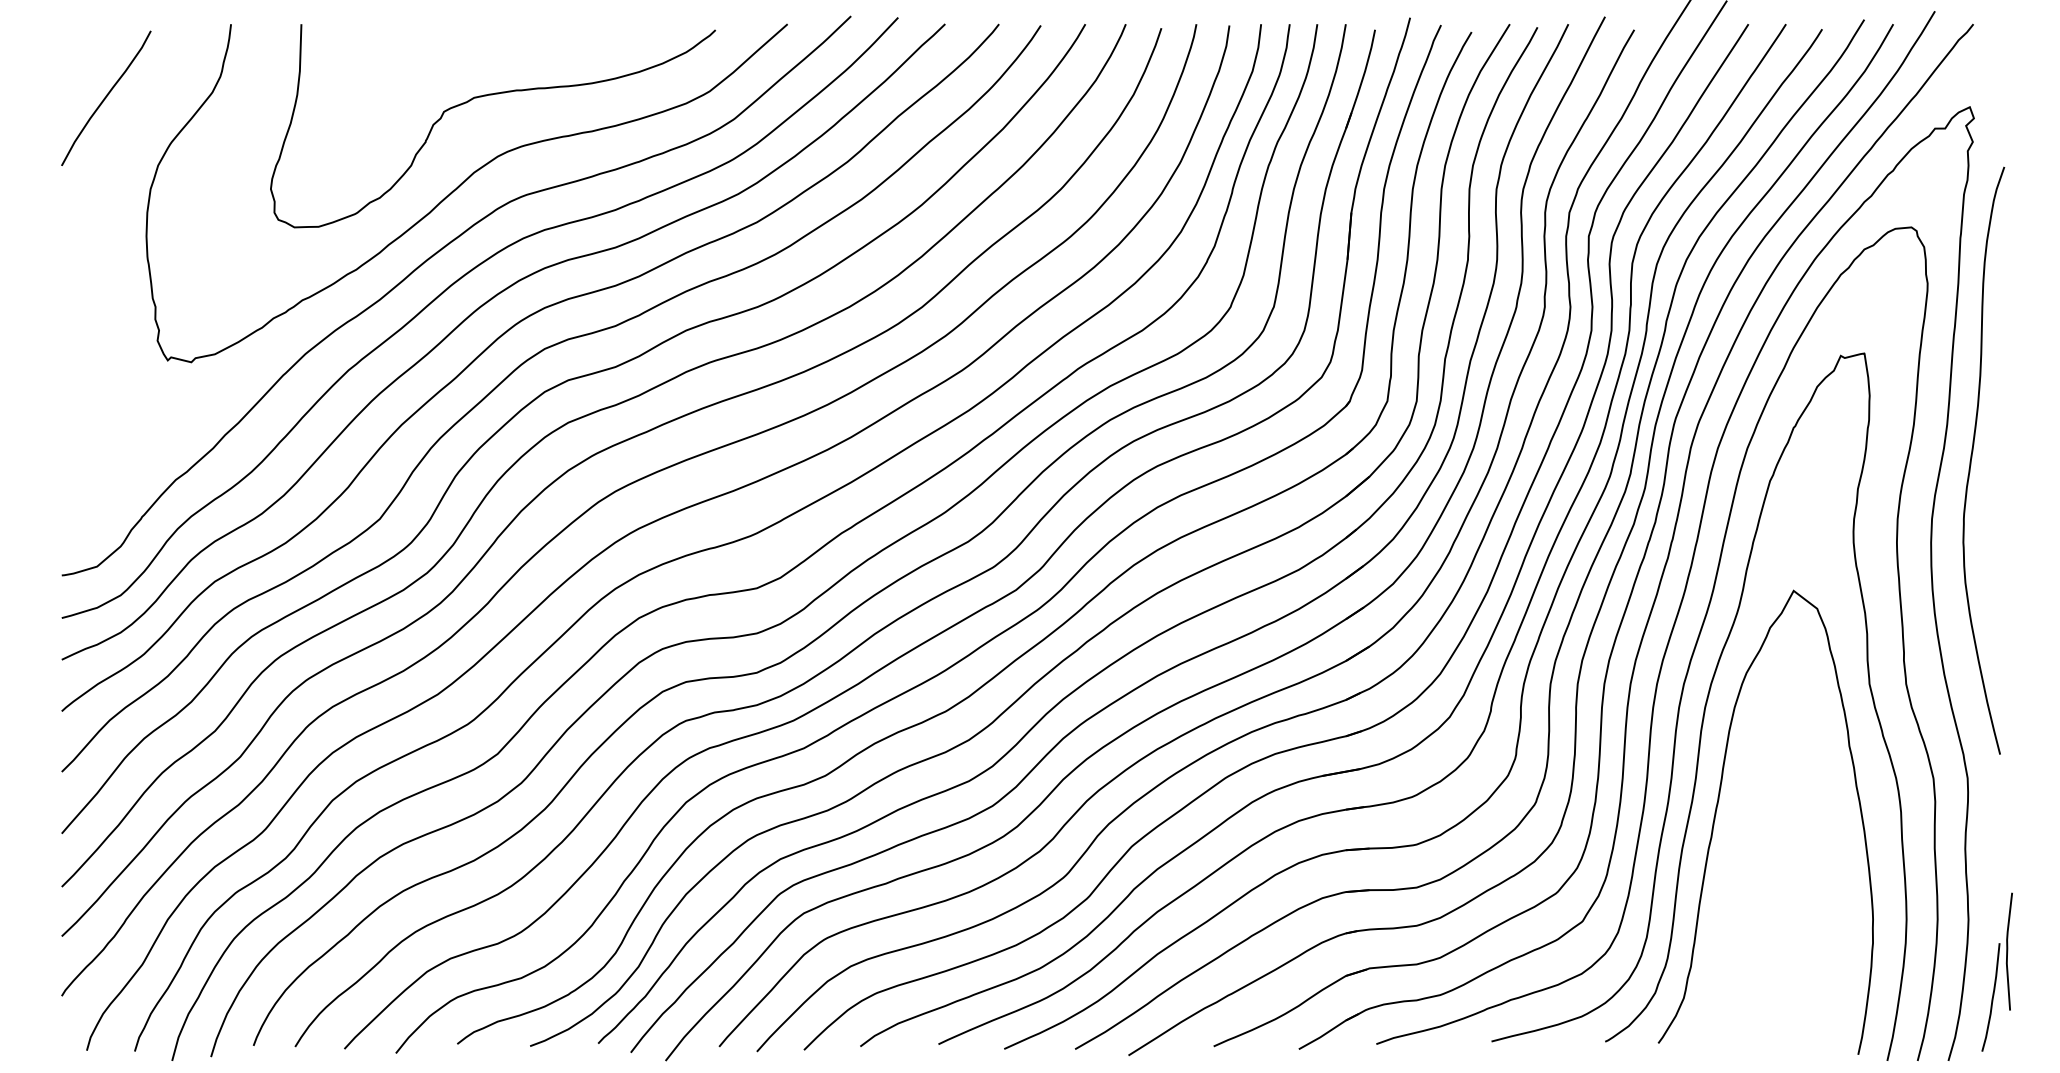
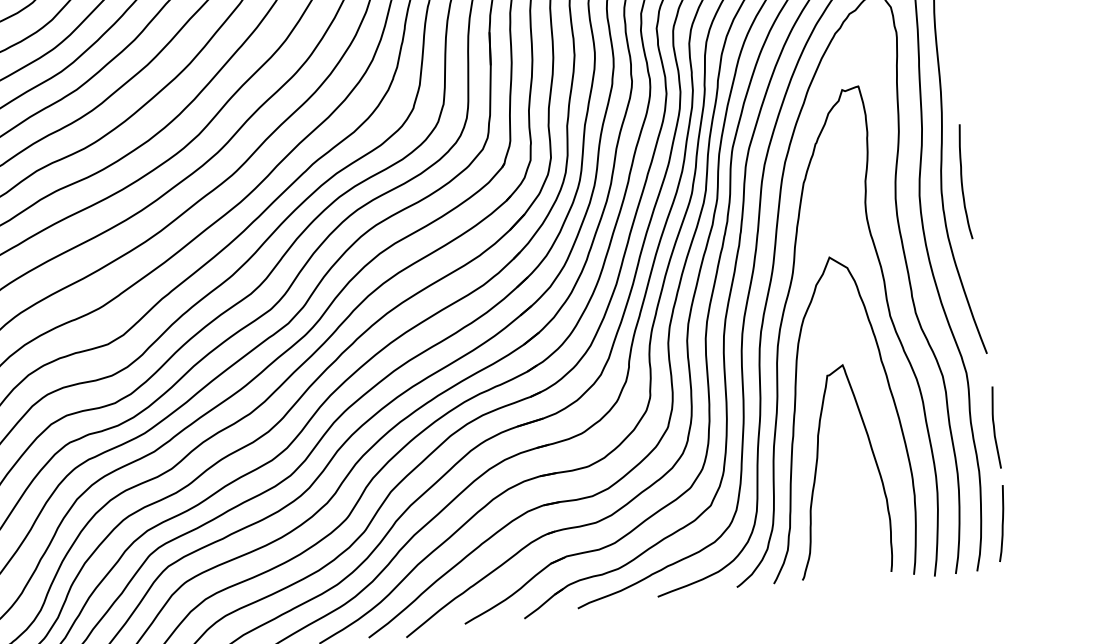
curve: (1995, 506) -> (962, 181), added
curve: (1738, 890) -> (816, 470), added
curve: (2008, 951) -> (994, 427), moved

